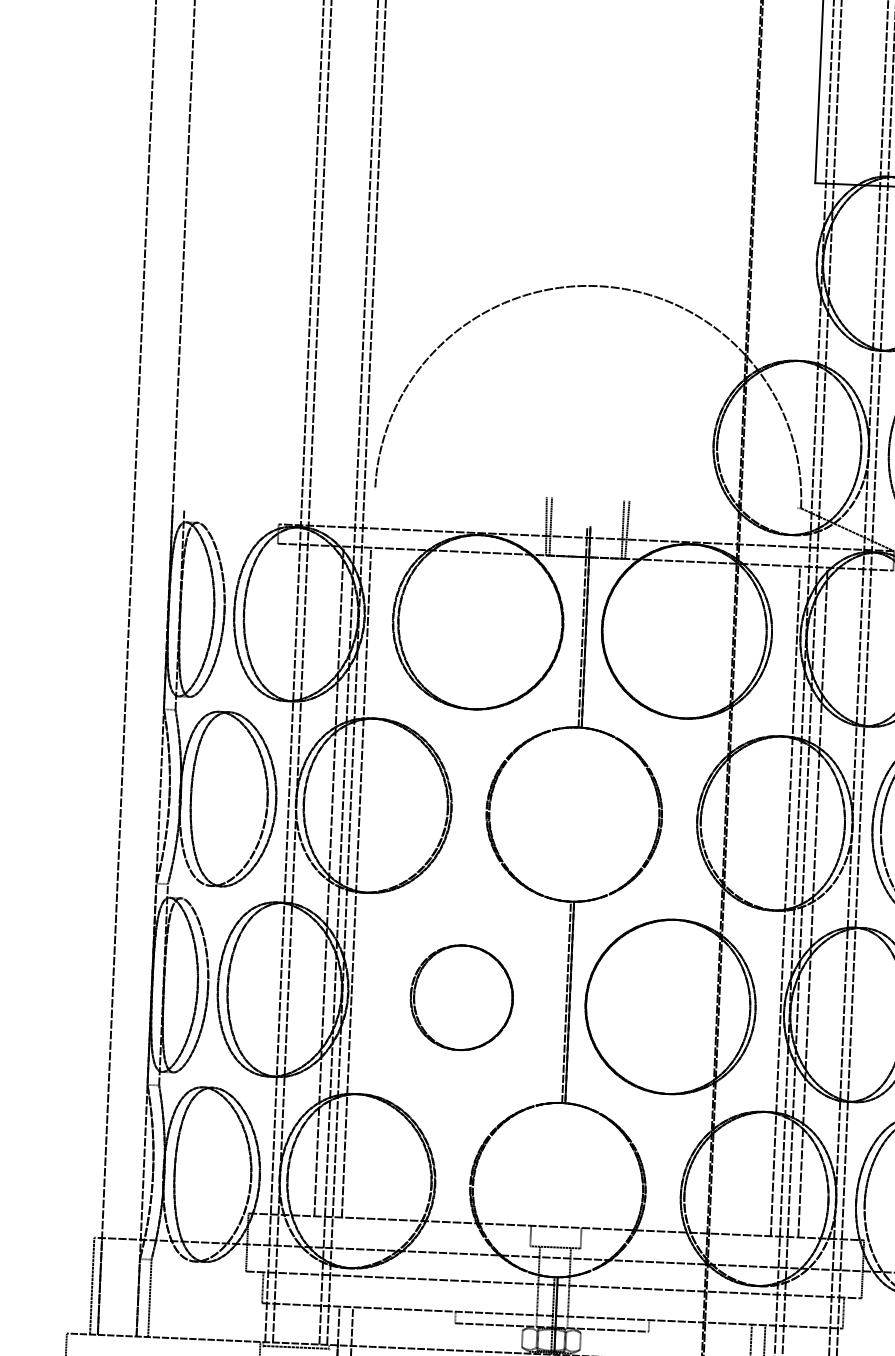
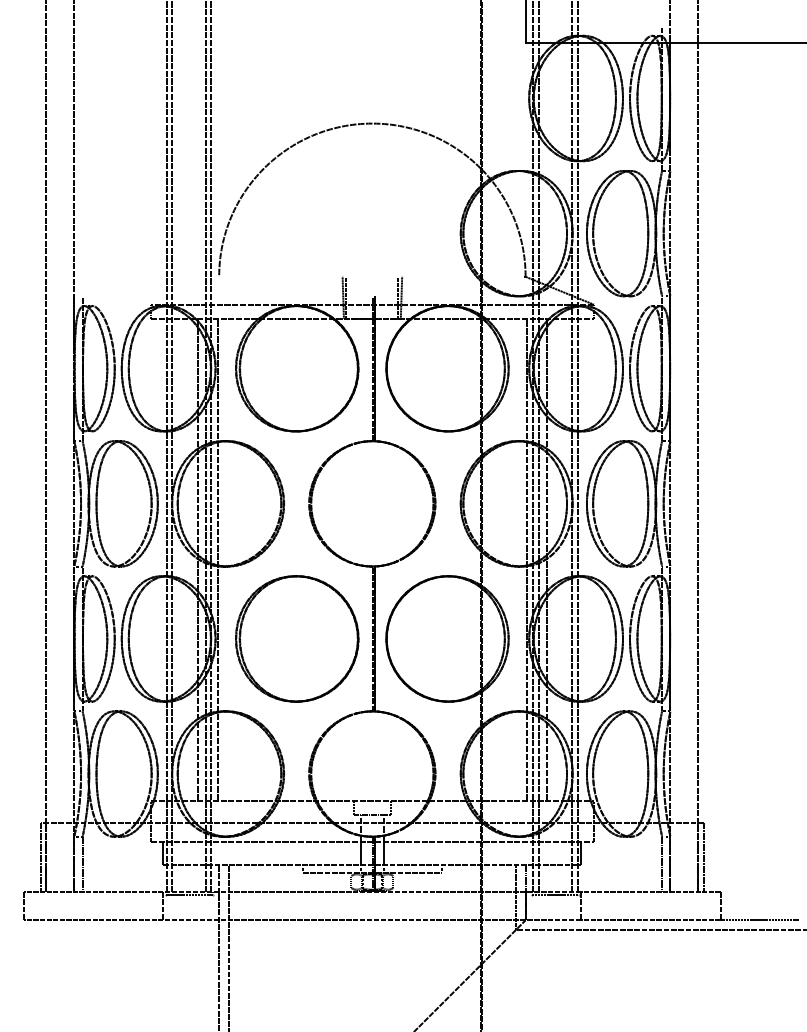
part: (462, 997) -> (297, 638), size x1.67

